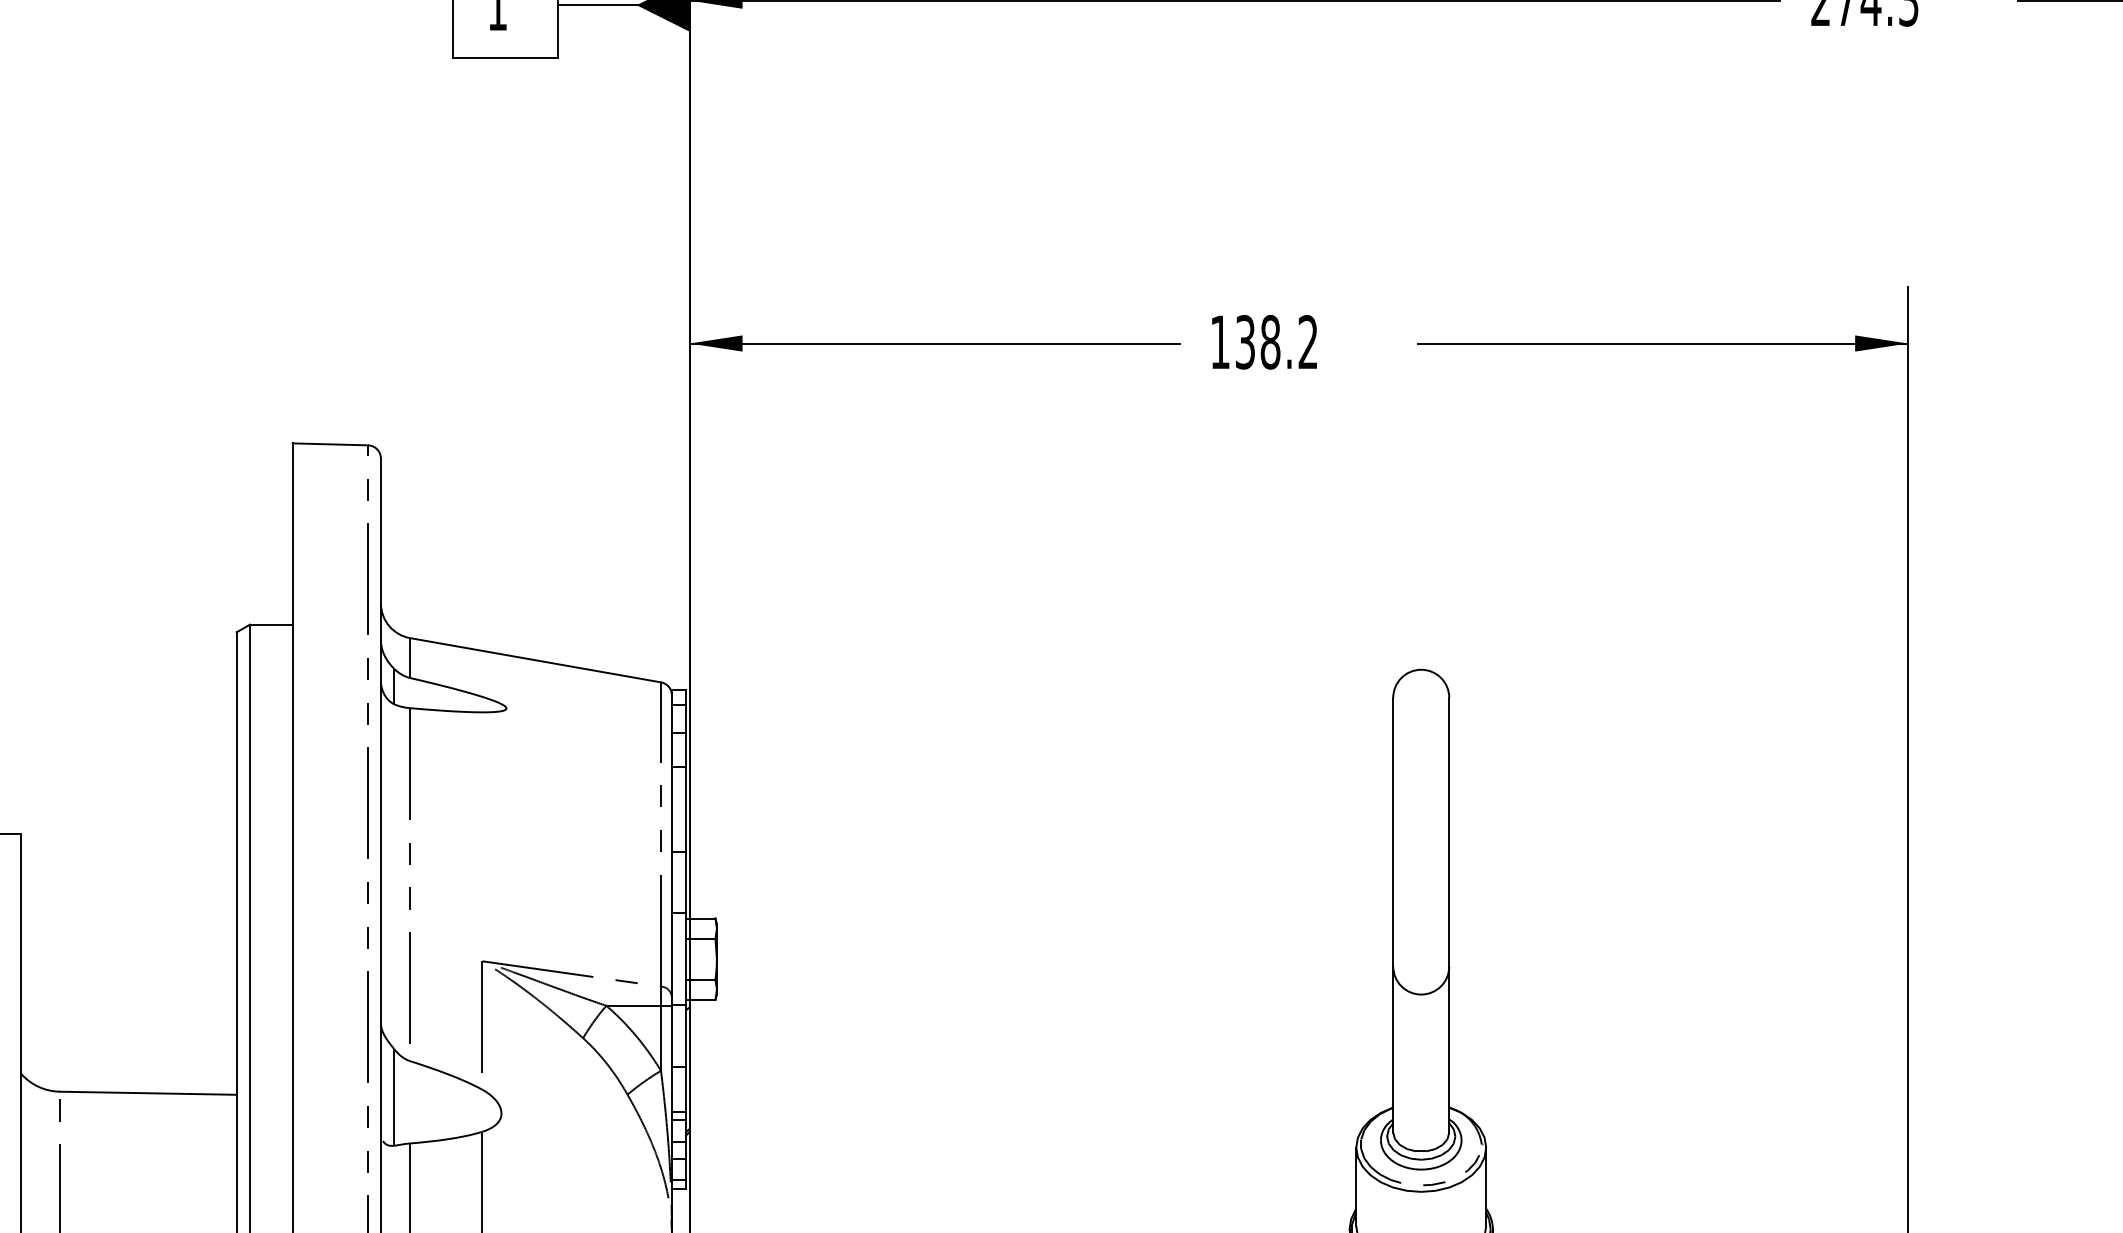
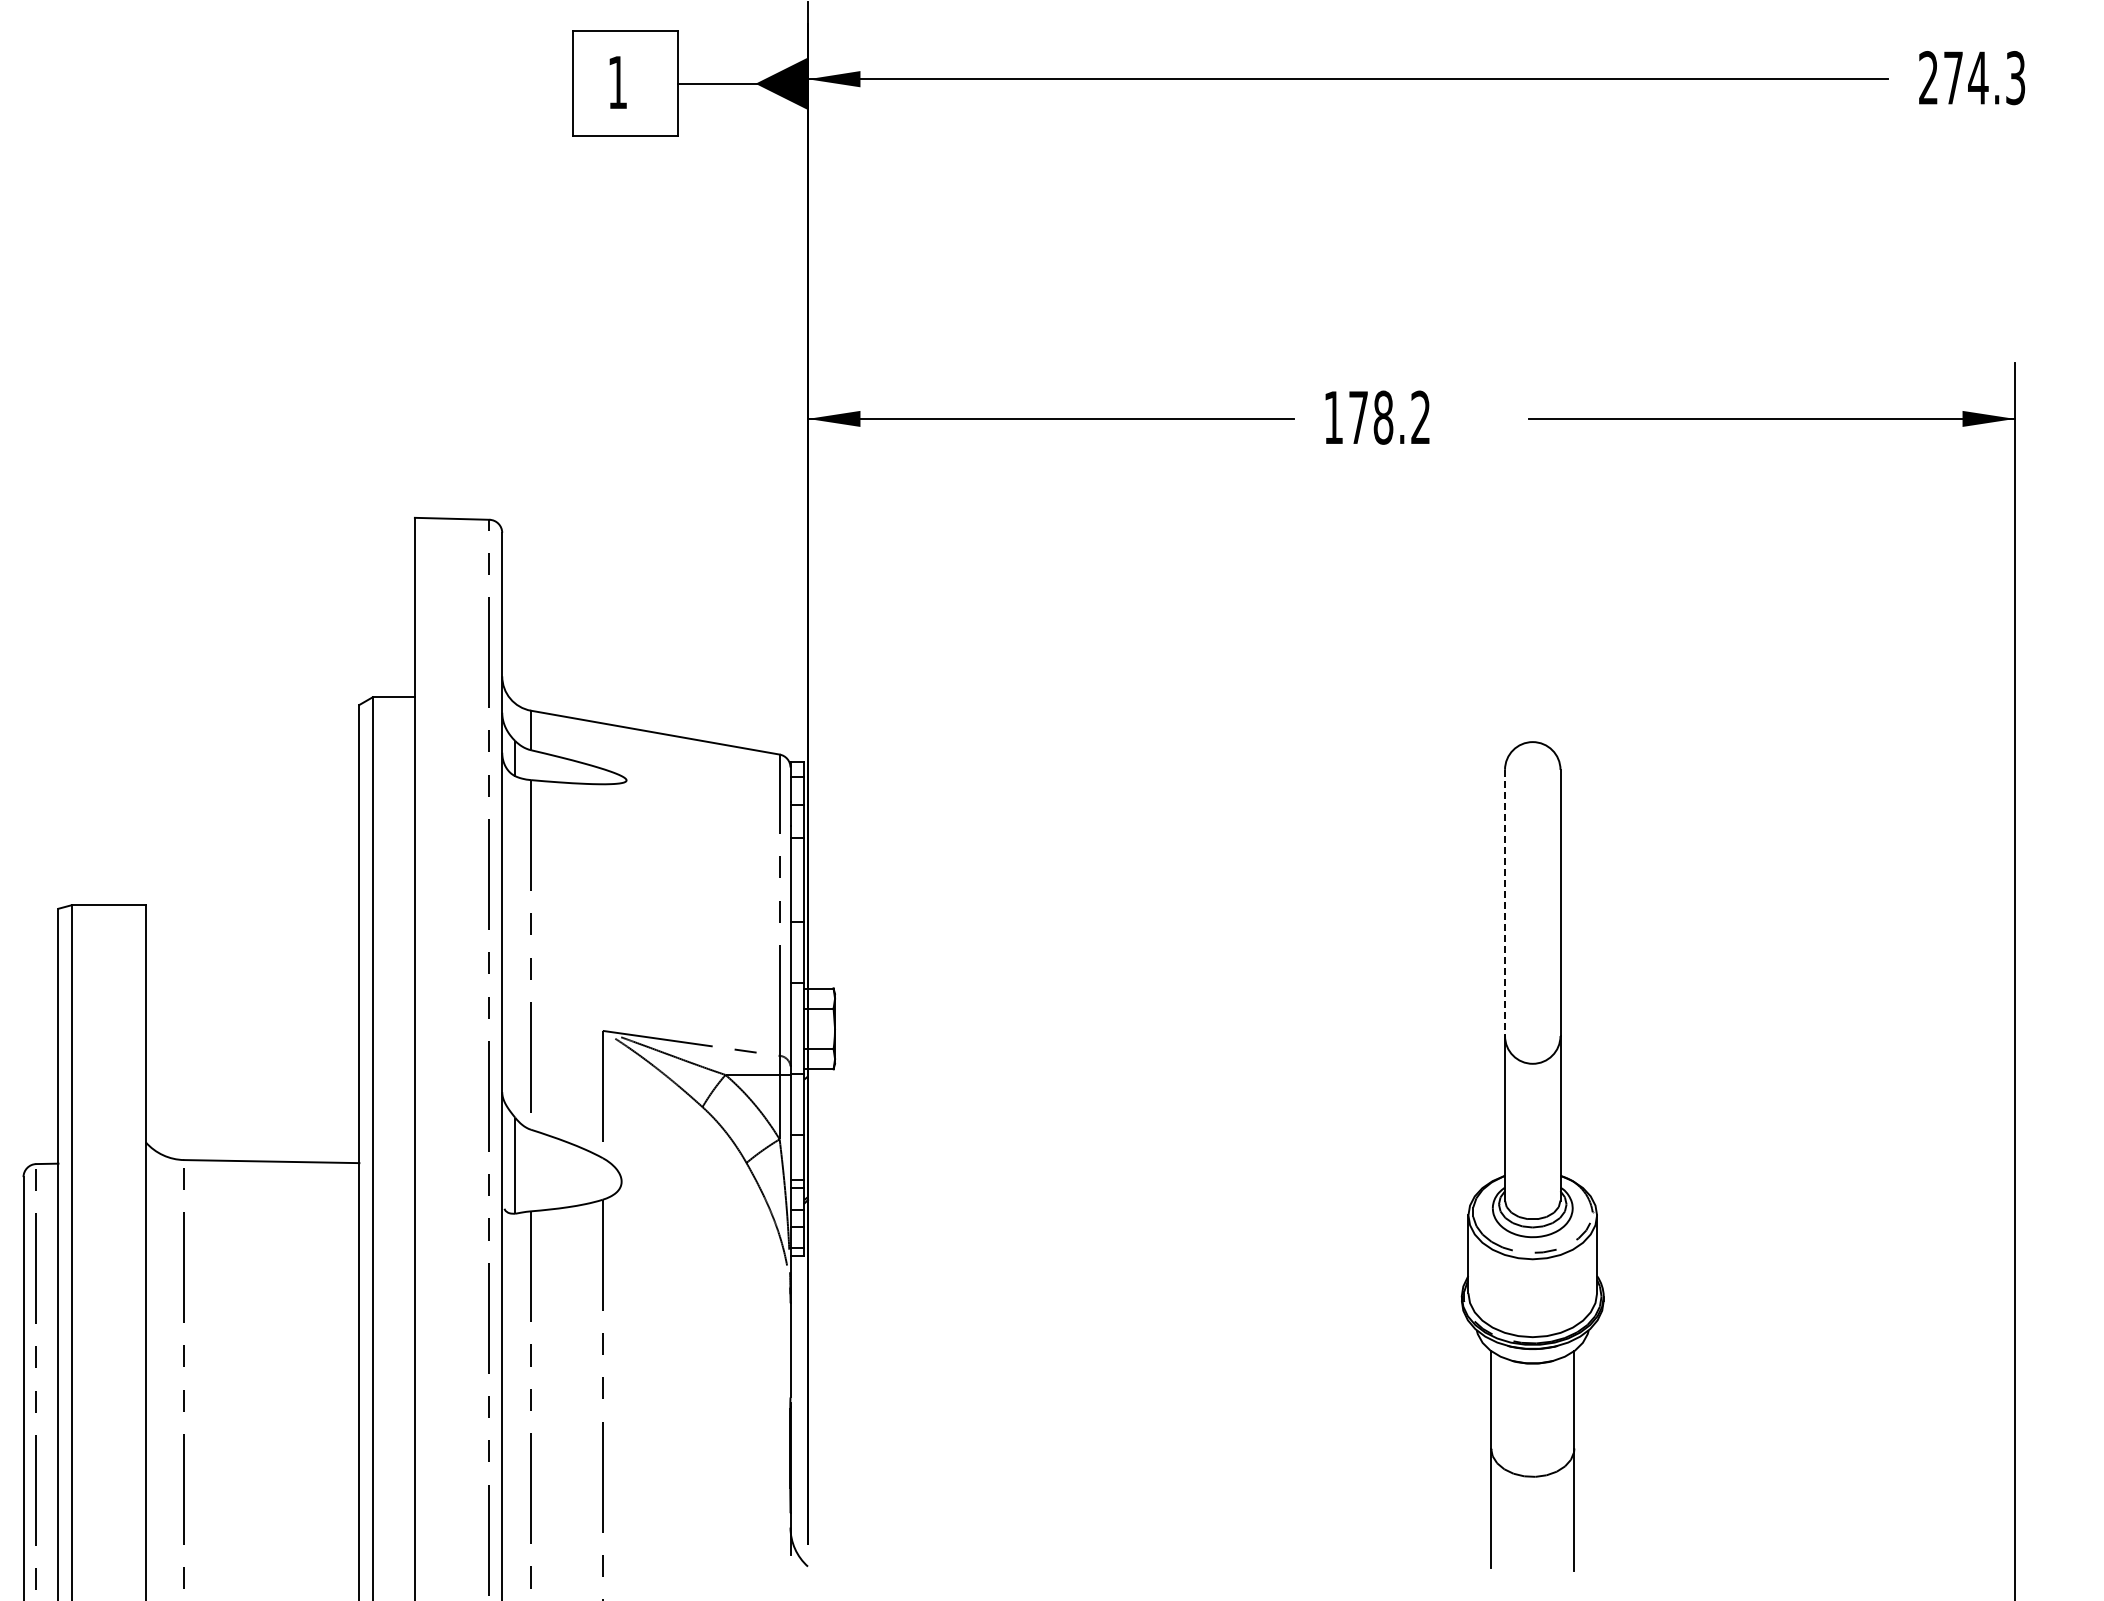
text: (1245, 342) -> (1358, 417), 138.2 -> 178.2
line: (1393, 832) -> (1505, 903), solid -> dashed

